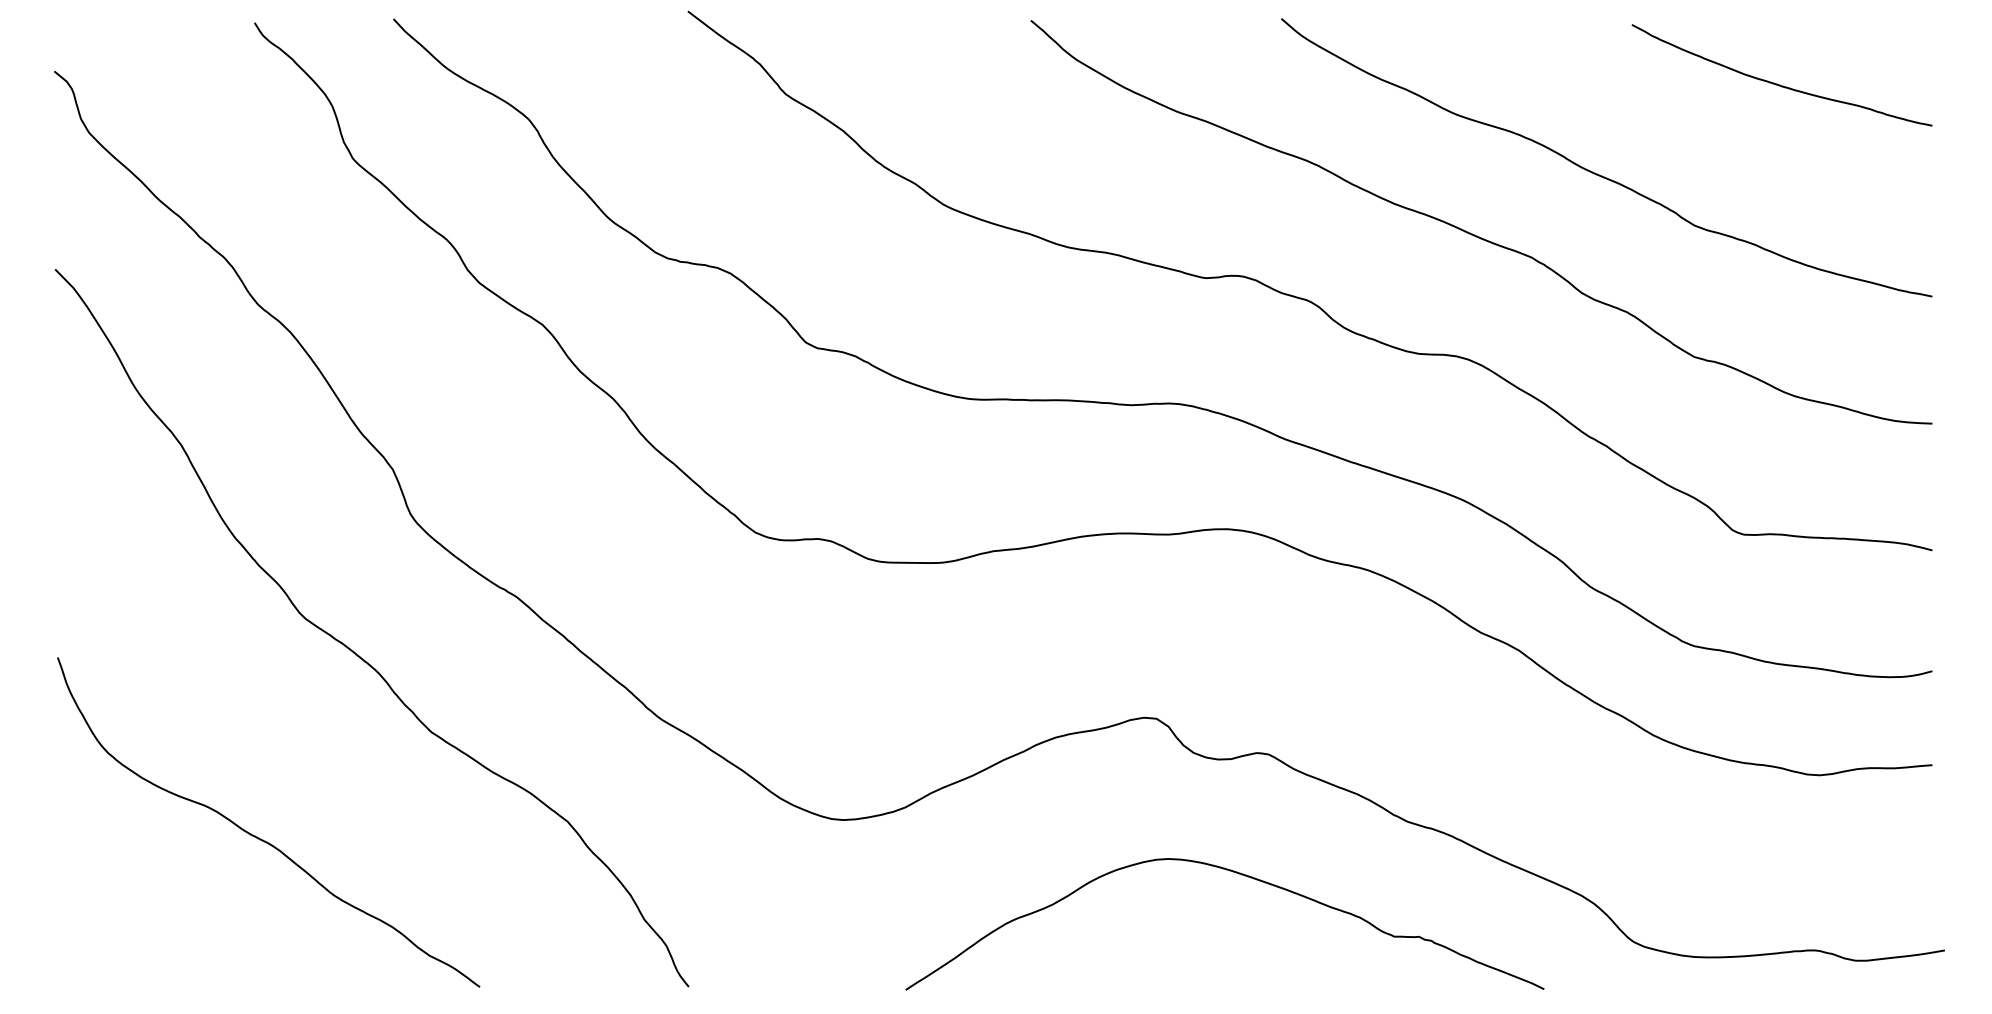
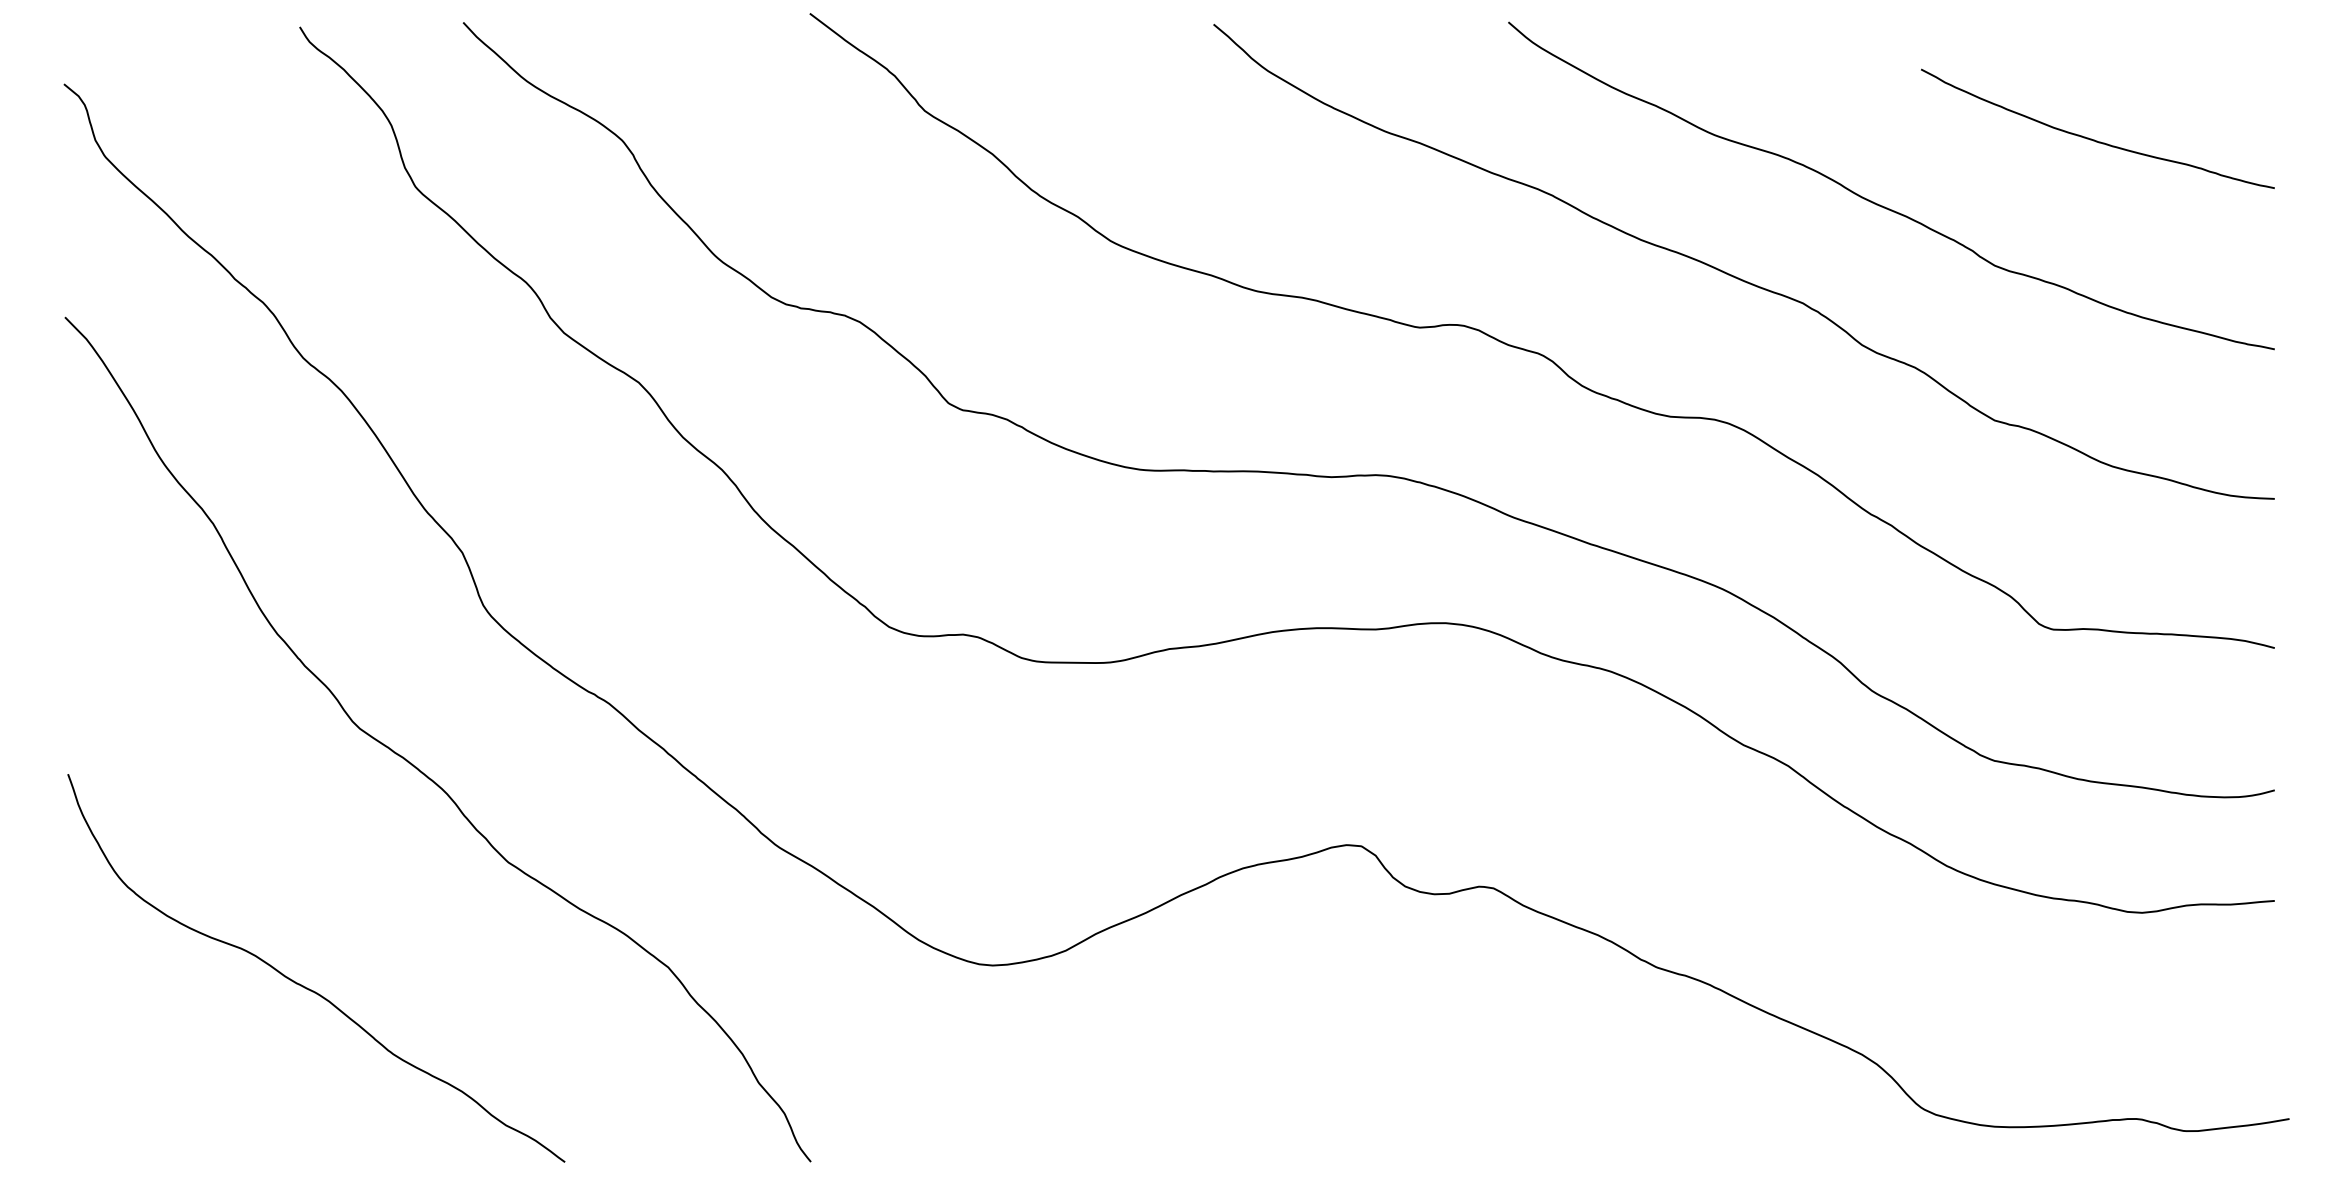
curve: (1779, 84) -> (2094, 139), moved
curve: (1241, 875) -> (1461, 1030), removed

